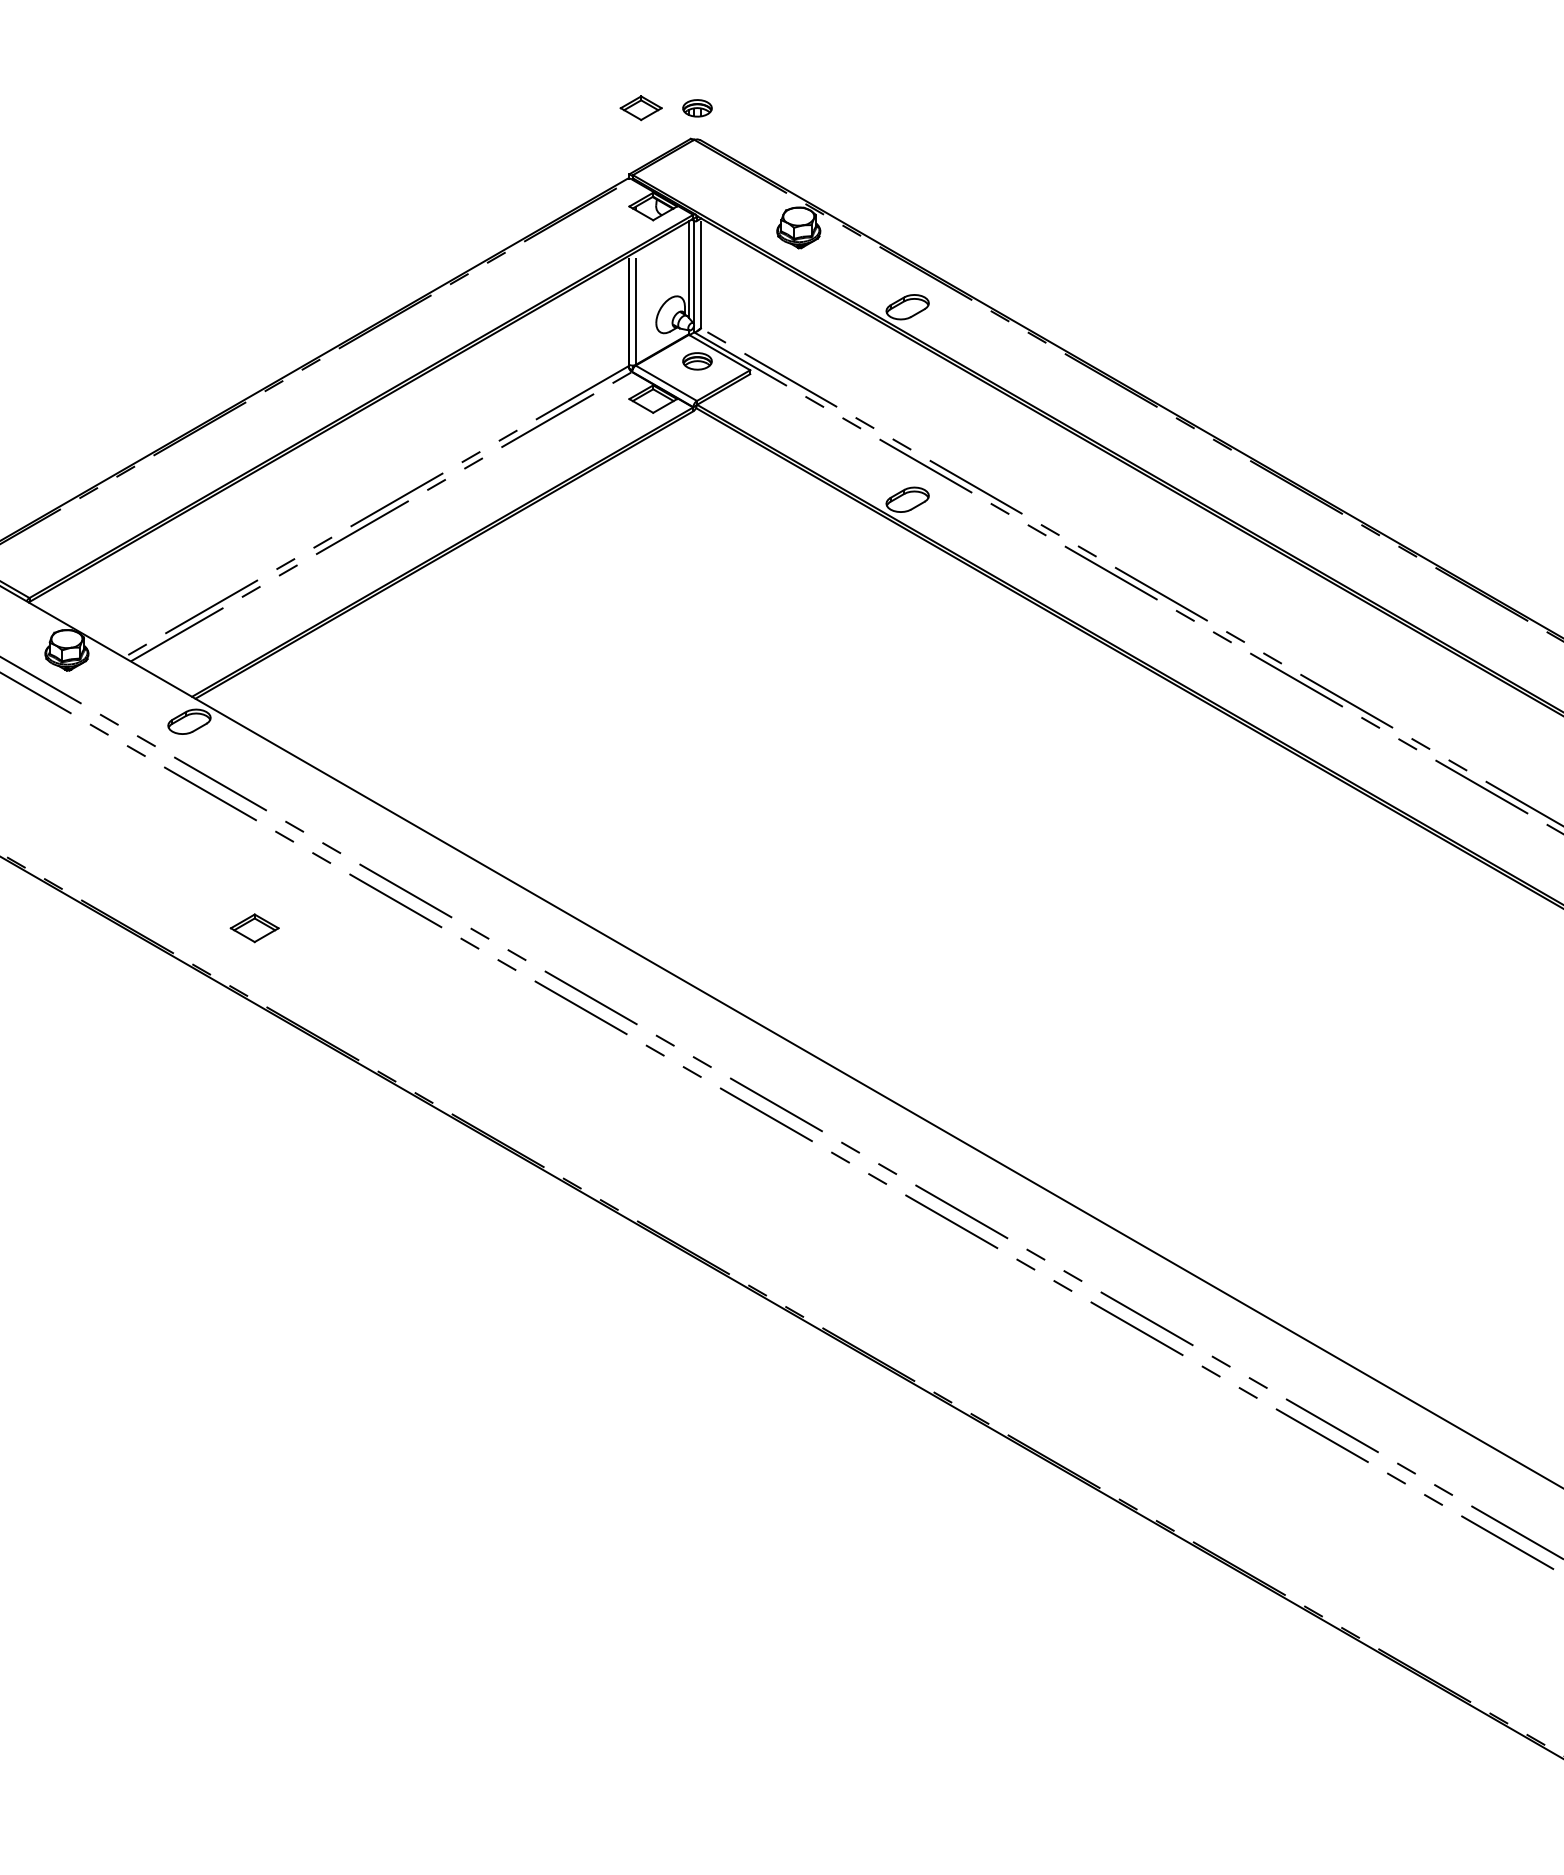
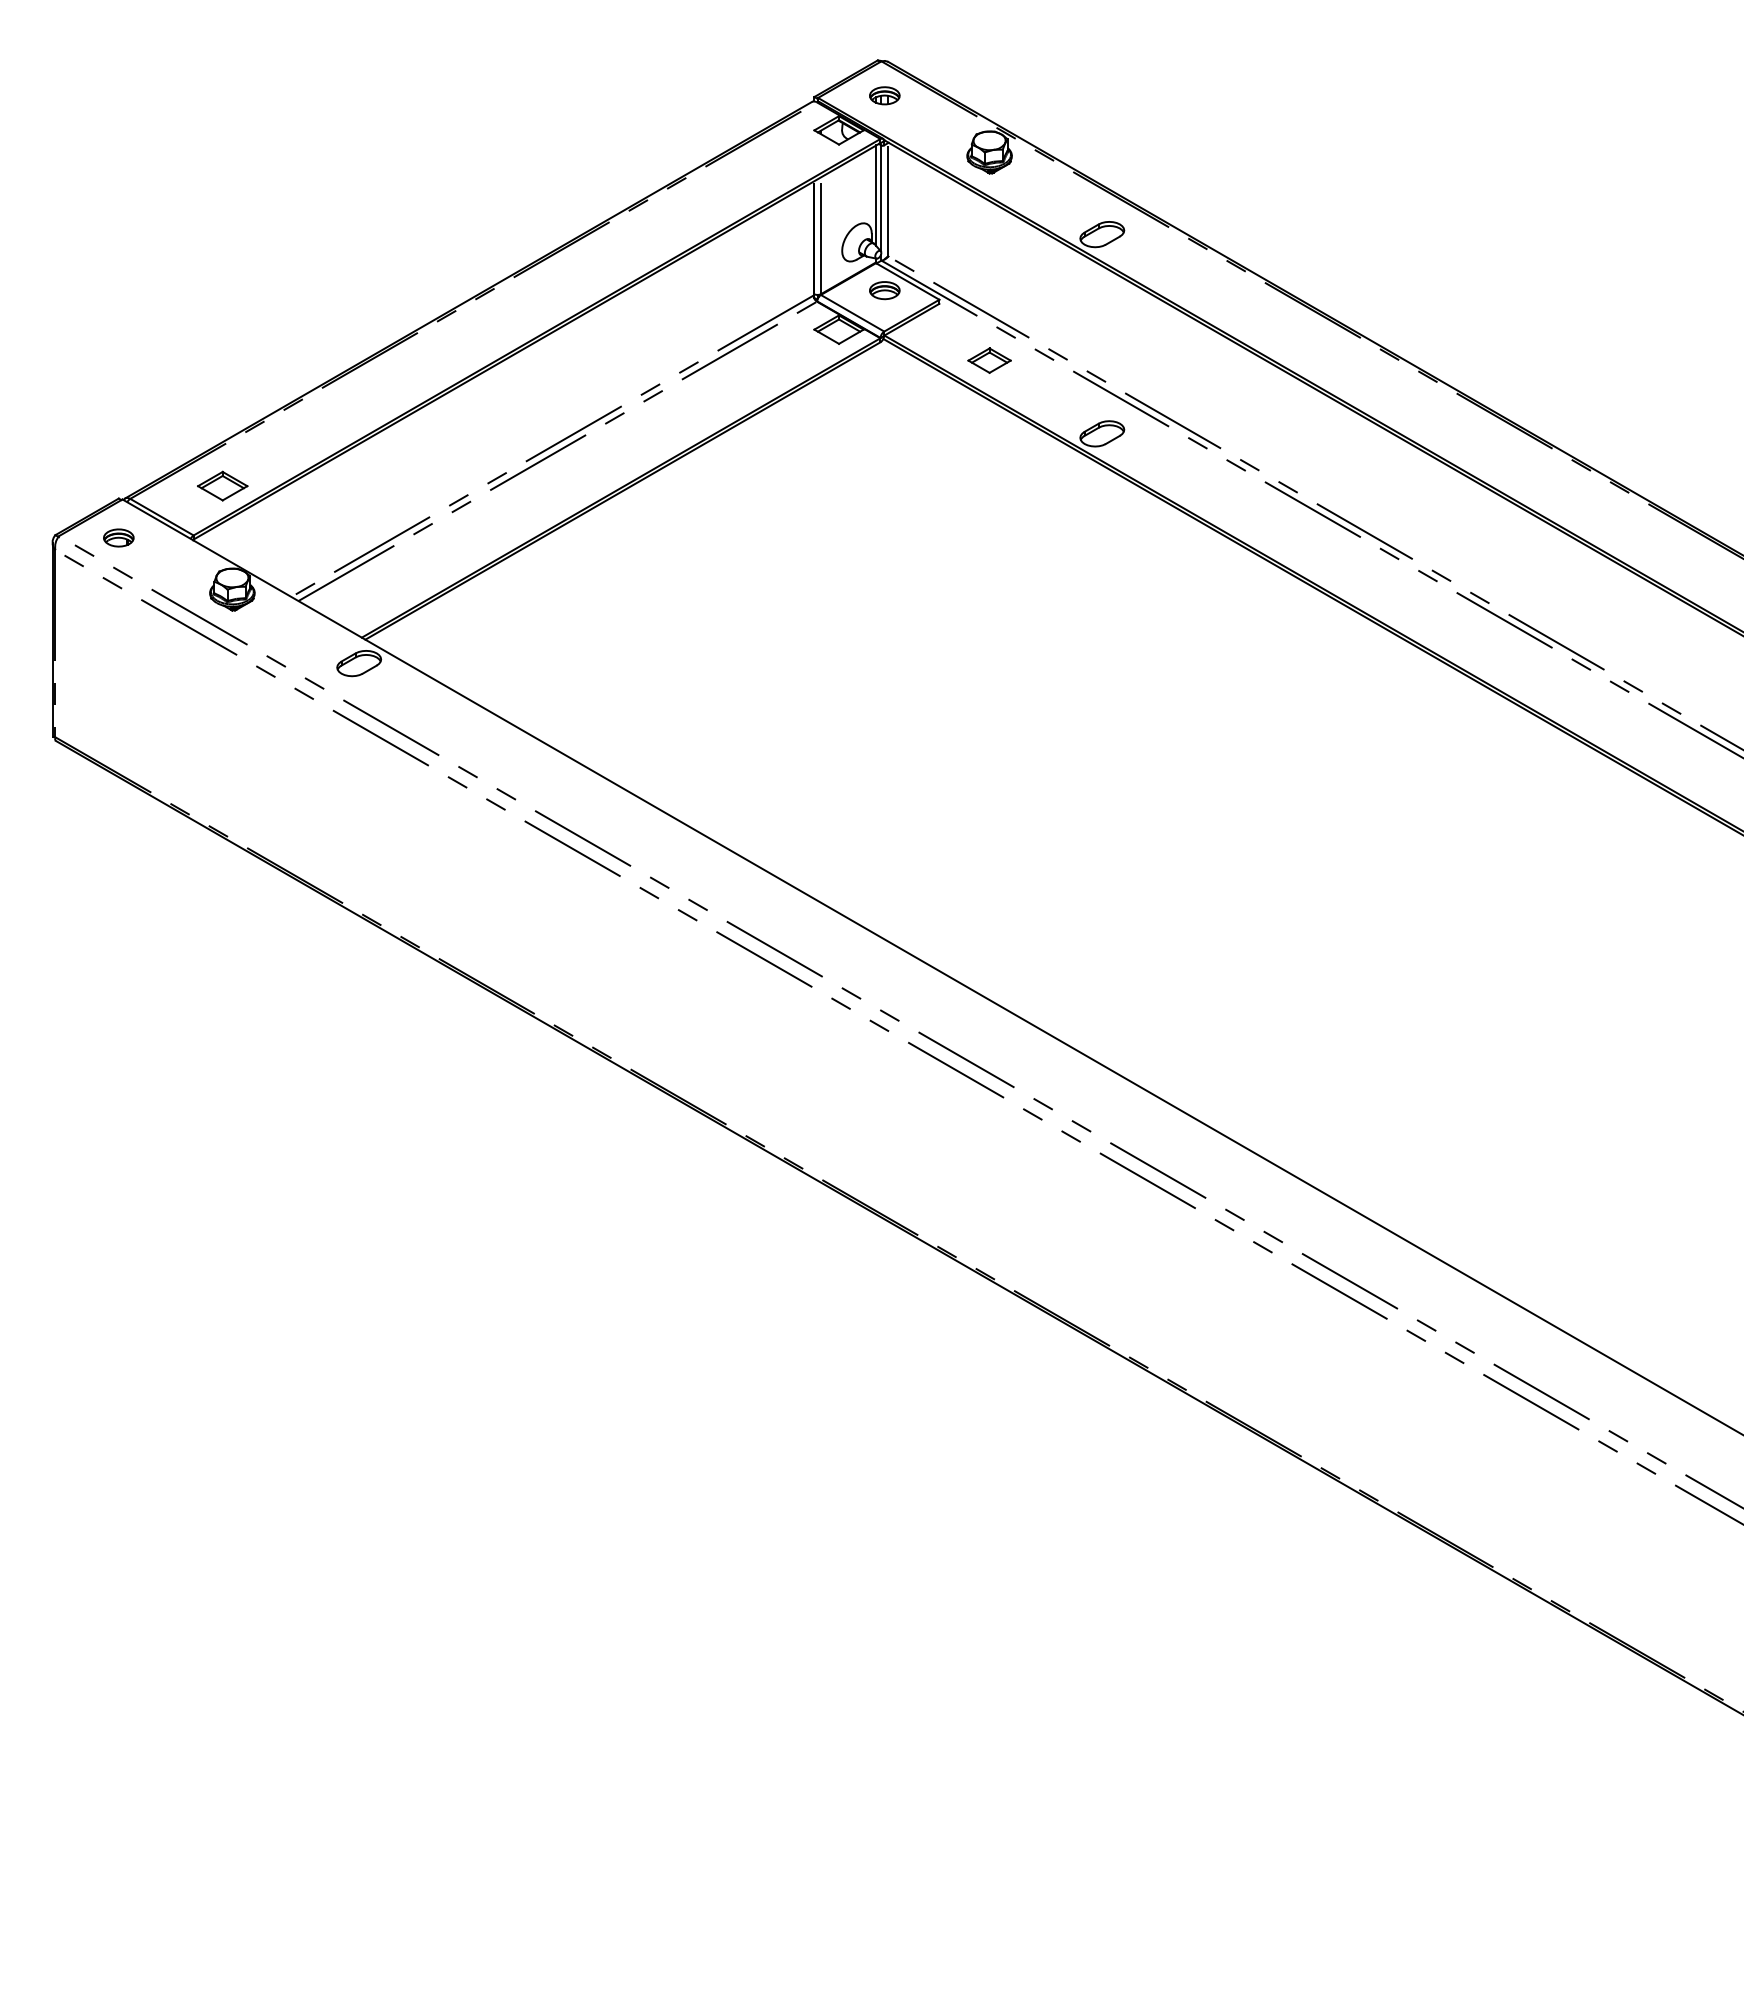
part: (641, 108) -> (989, 360), moved
part: (697, 108) -> (884, 95), moved
part: (254, 927) -> (222, 485), moved

